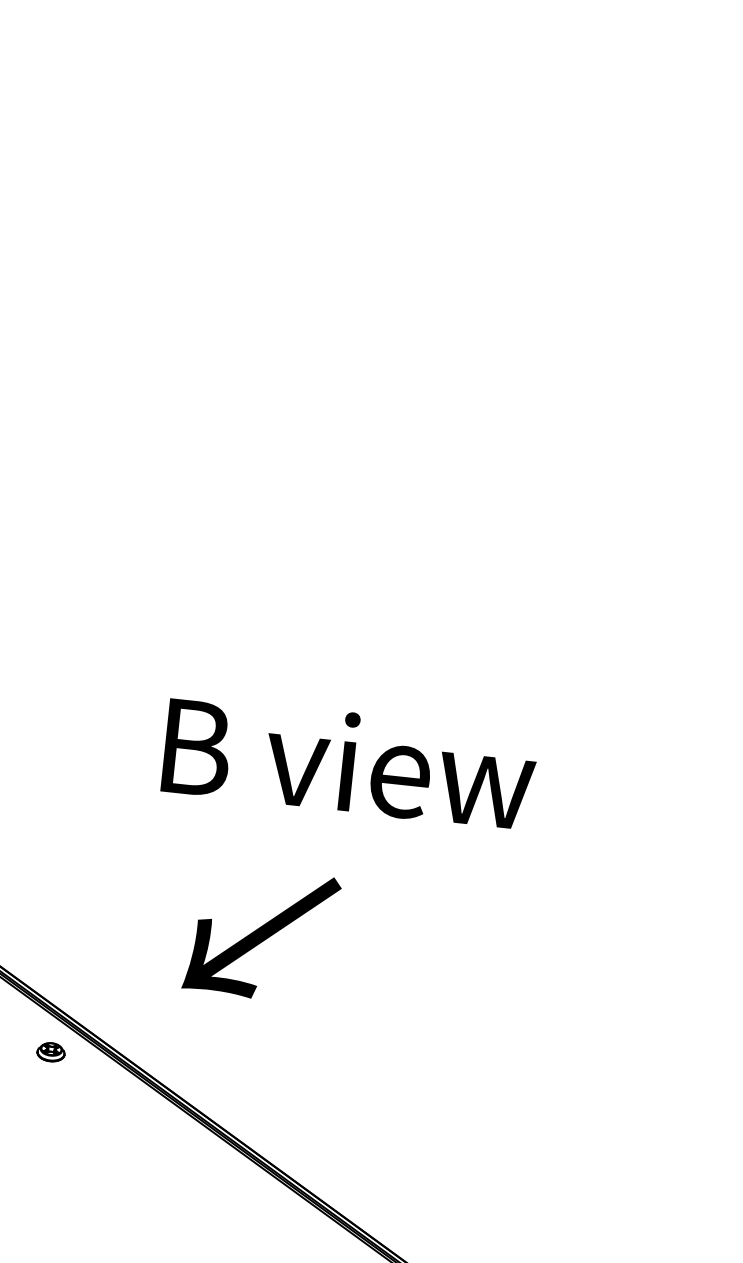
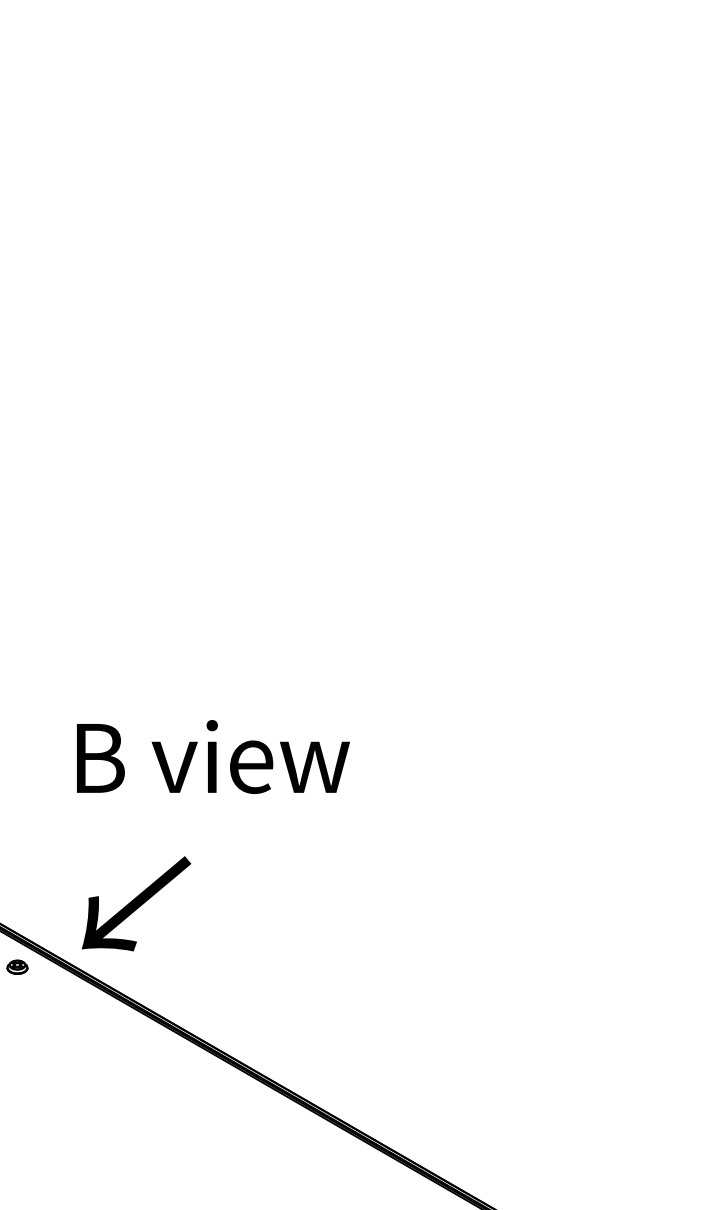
text: (350, 761) -> (213, 756), moved
text: (261, 934) -> (136, 903), moved

